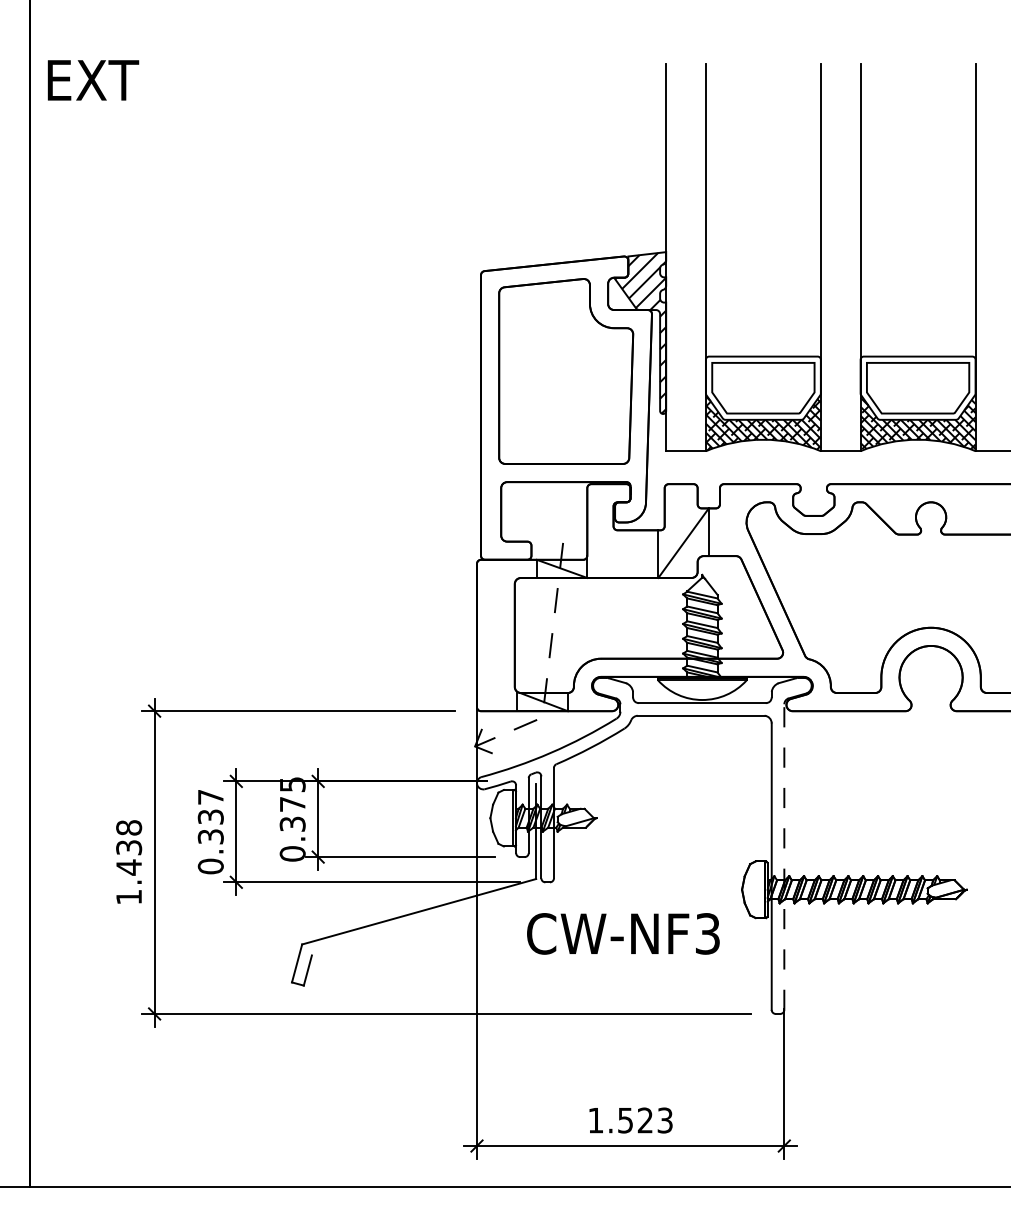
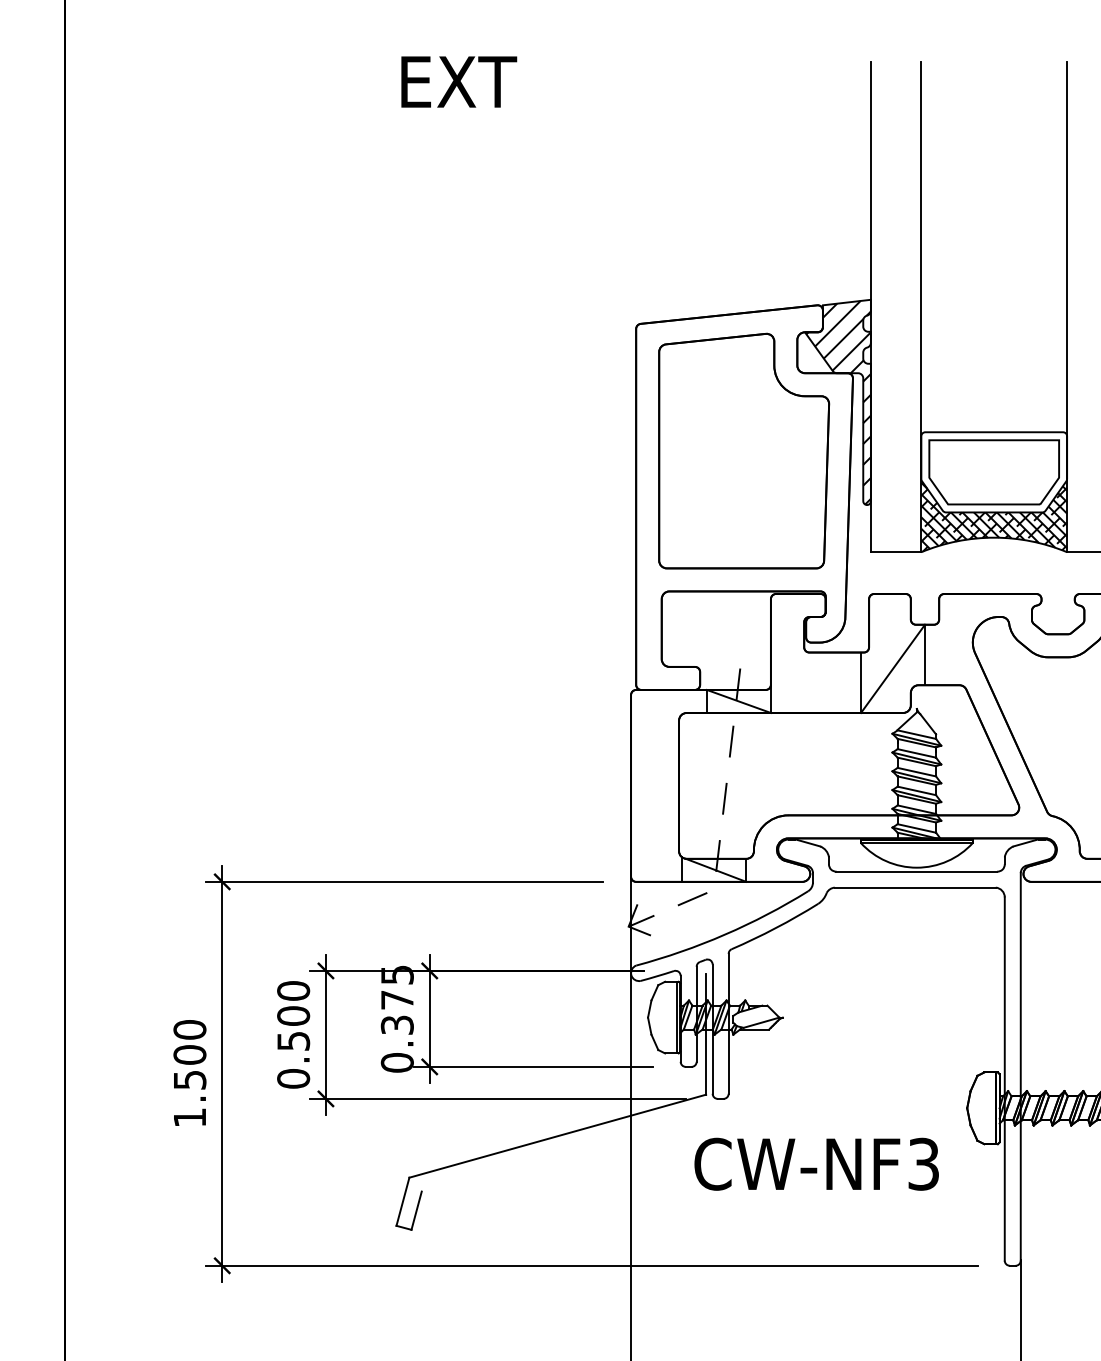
text: (93, 80) -> (459, 82), moved
text: (210, 816) -> (293, 1015), 0.337 -> 0.500
text: (129, 847) -> (190, 1054), 1.438 -> 1.500
line: (784, 857) -> (1020, 1067), dashed -> solid

